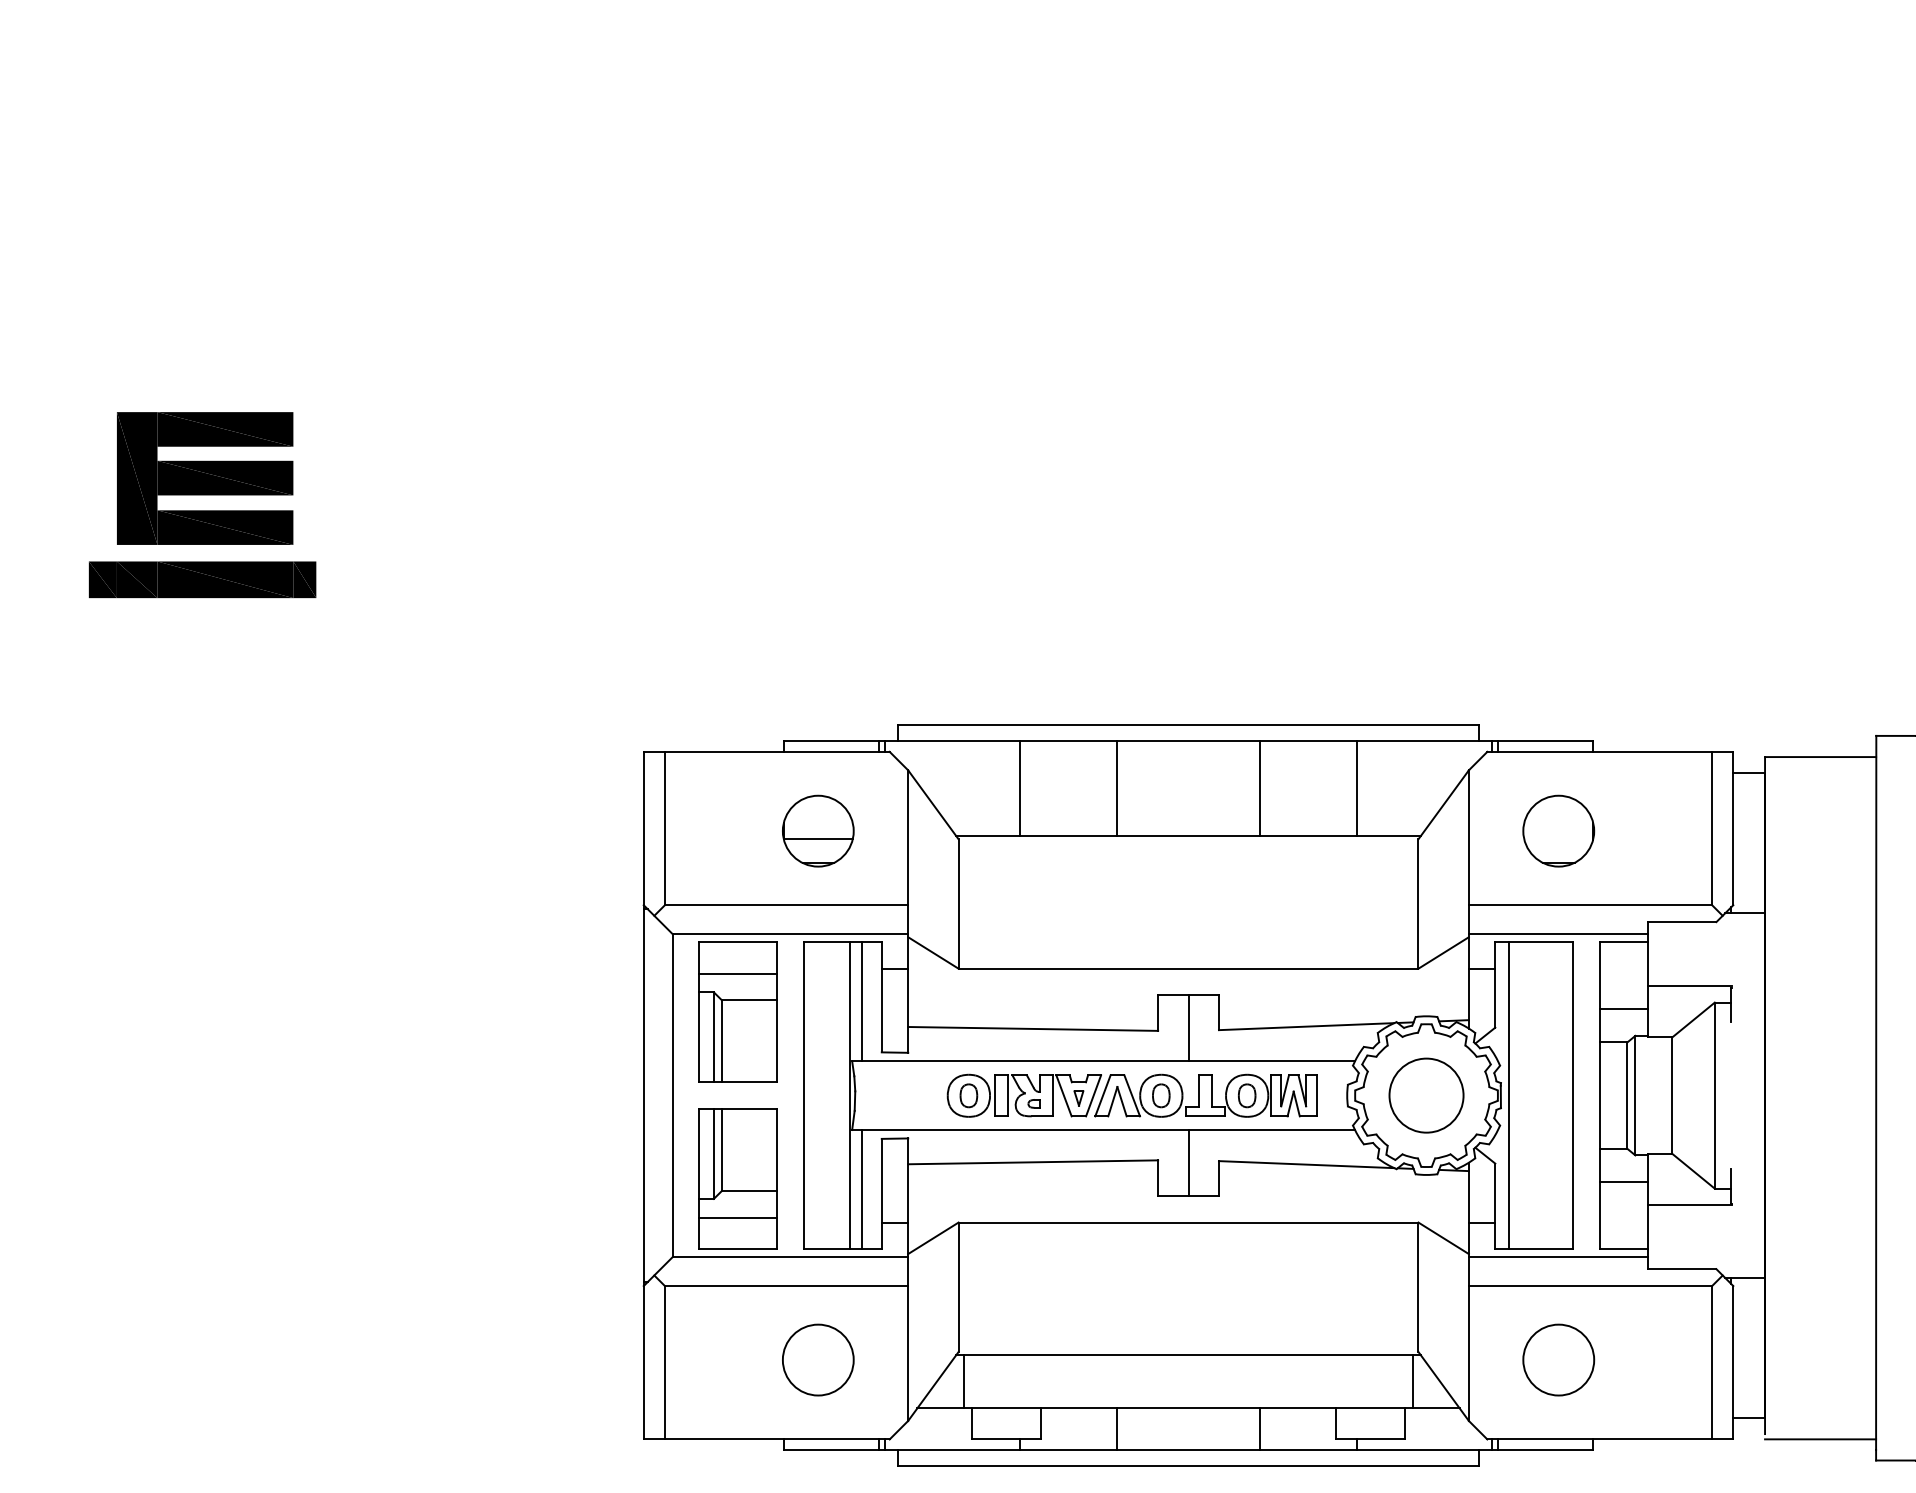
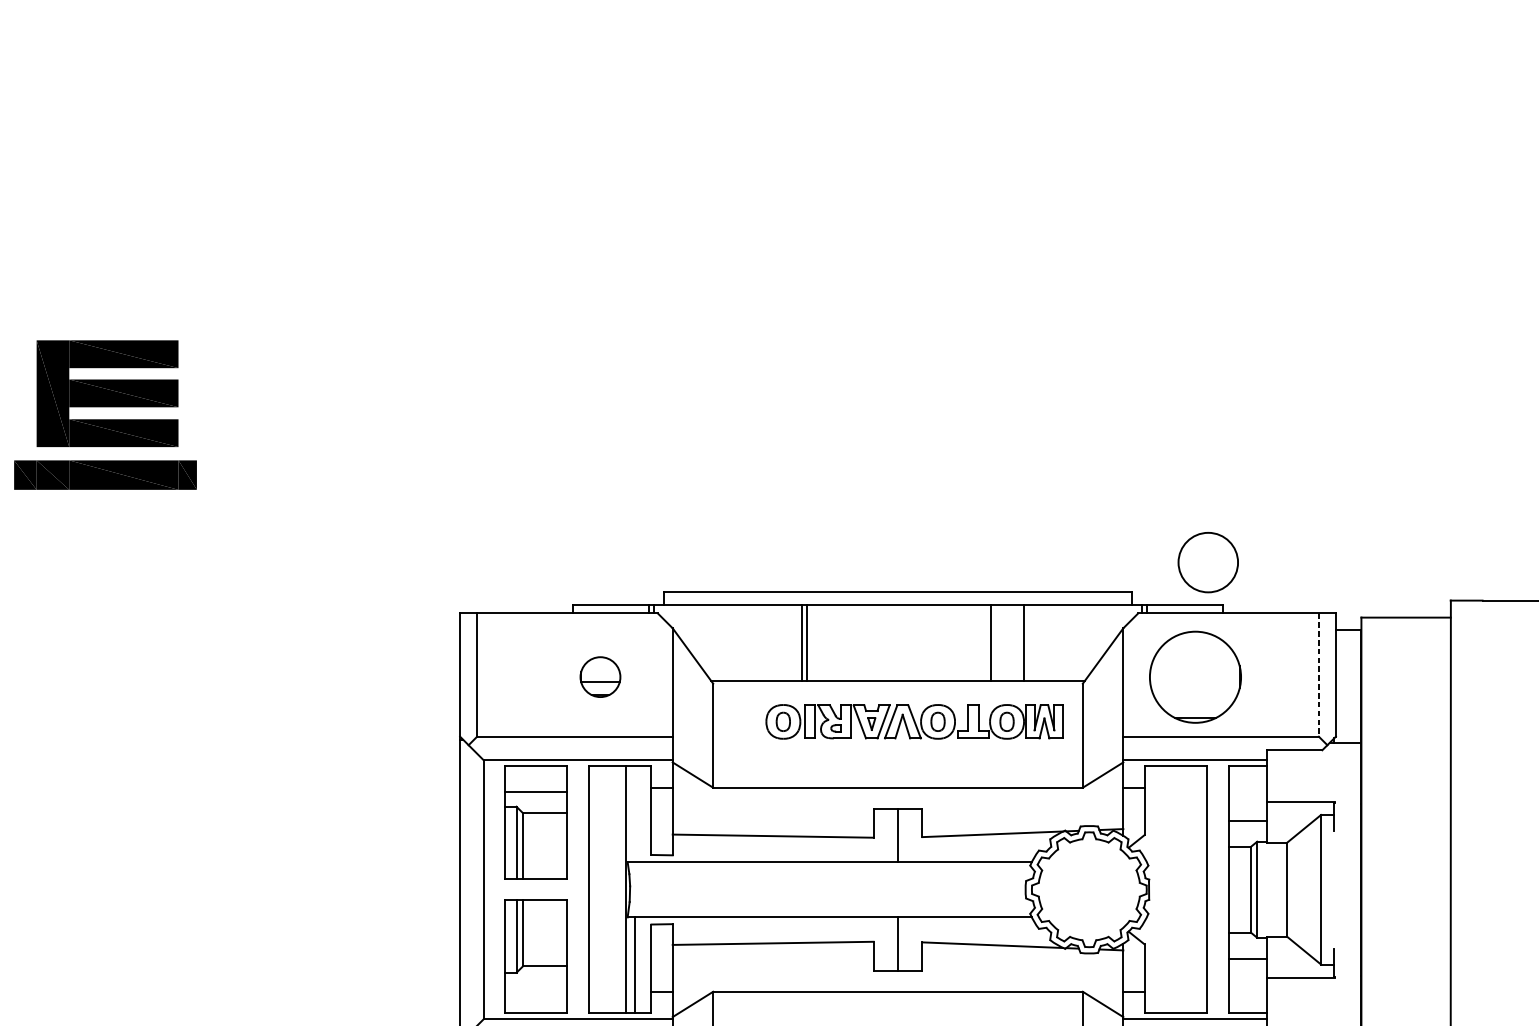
line: (1020, 788) -> (807, 642), moved
line: (1117, 788) -> (802, 642), moved
line: (1259, 788) -> (1024, 642), moved
line: (1356, 788) -> (990, 642), moved
line: (1712, 828) -> (1319, 675), solid -> dashed
part: (818, 830) -> (600, 676), size x0.7
part: (1558, 830) -> (1195, 676), size x1.6
line: (861, 1001) -> (635, 814), removed
part: (1131, 1095) -> (914, 721), moved
circle: (1426, 1095) -> (1208, 562), moved
line: (1508, 1095) -> (1155, 889), removed
line: (738, 1217) -> (536, 987), removed

